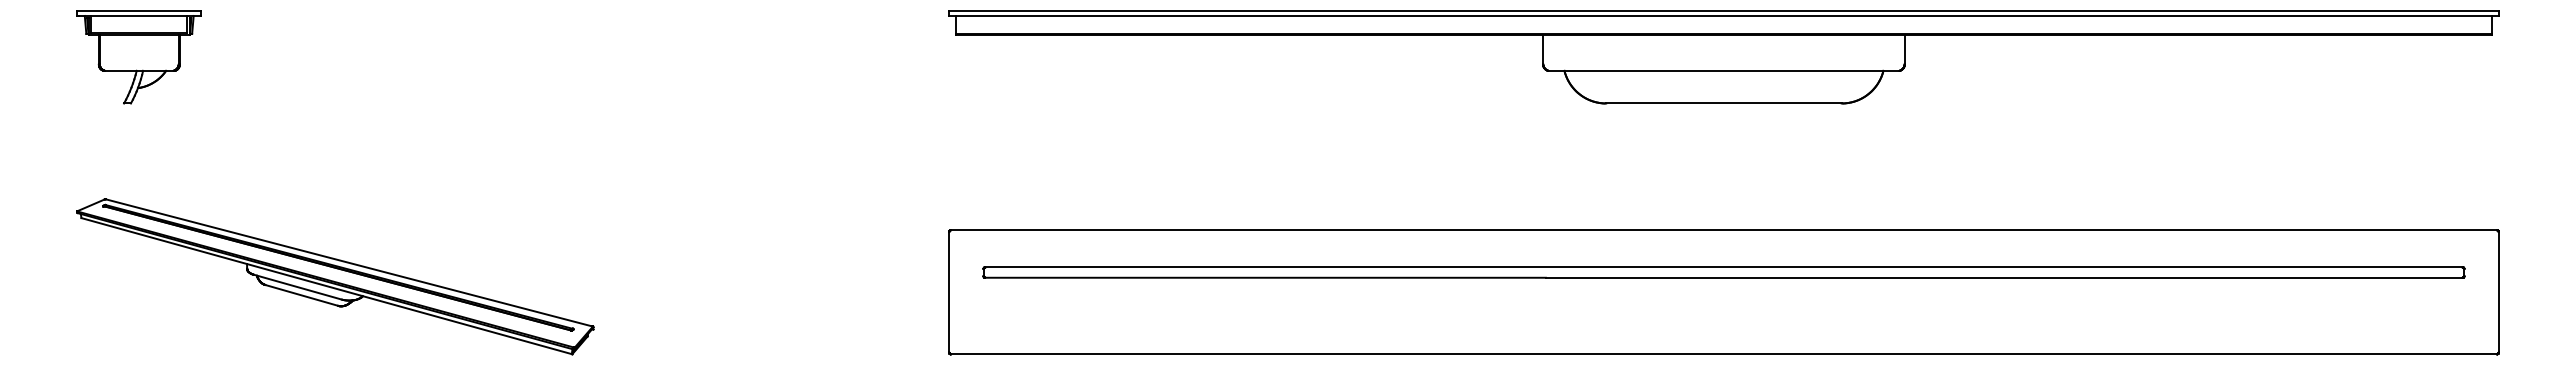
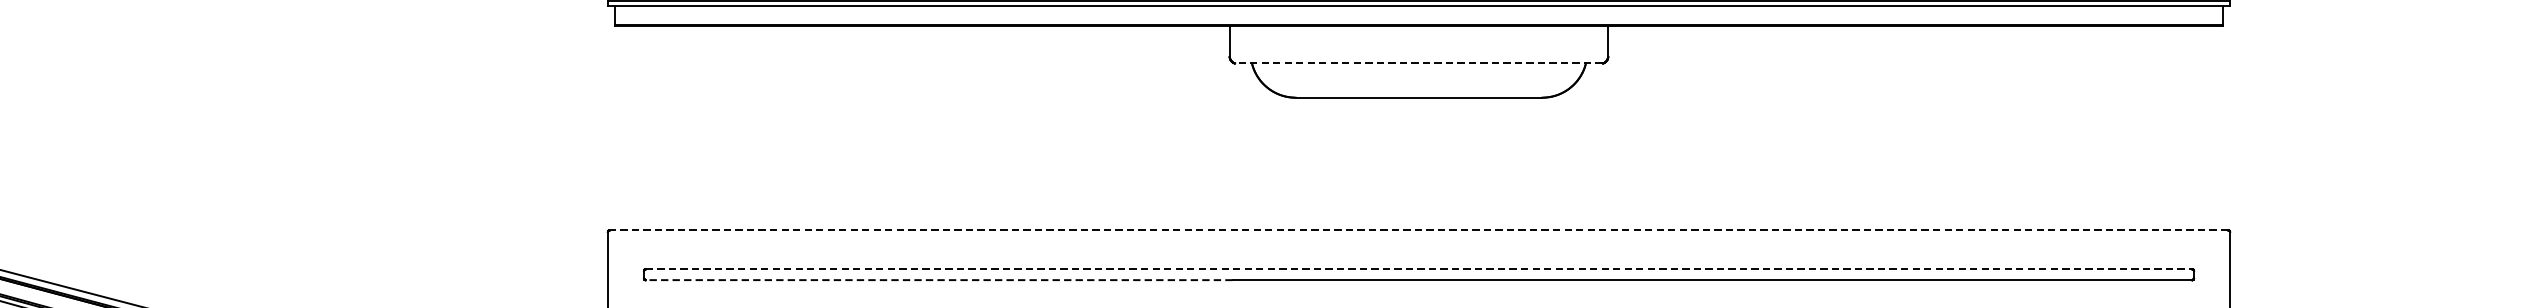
line: (1723, 70) -> (1418, 63), solid -> dashed
line: (1723, 230) -> (1418, 230), solid -> dashed
line: (1724, 267) -> (1419, 269), solid -> dashed
line: (1265, 277) -> (939, 279), solid -> dashed

